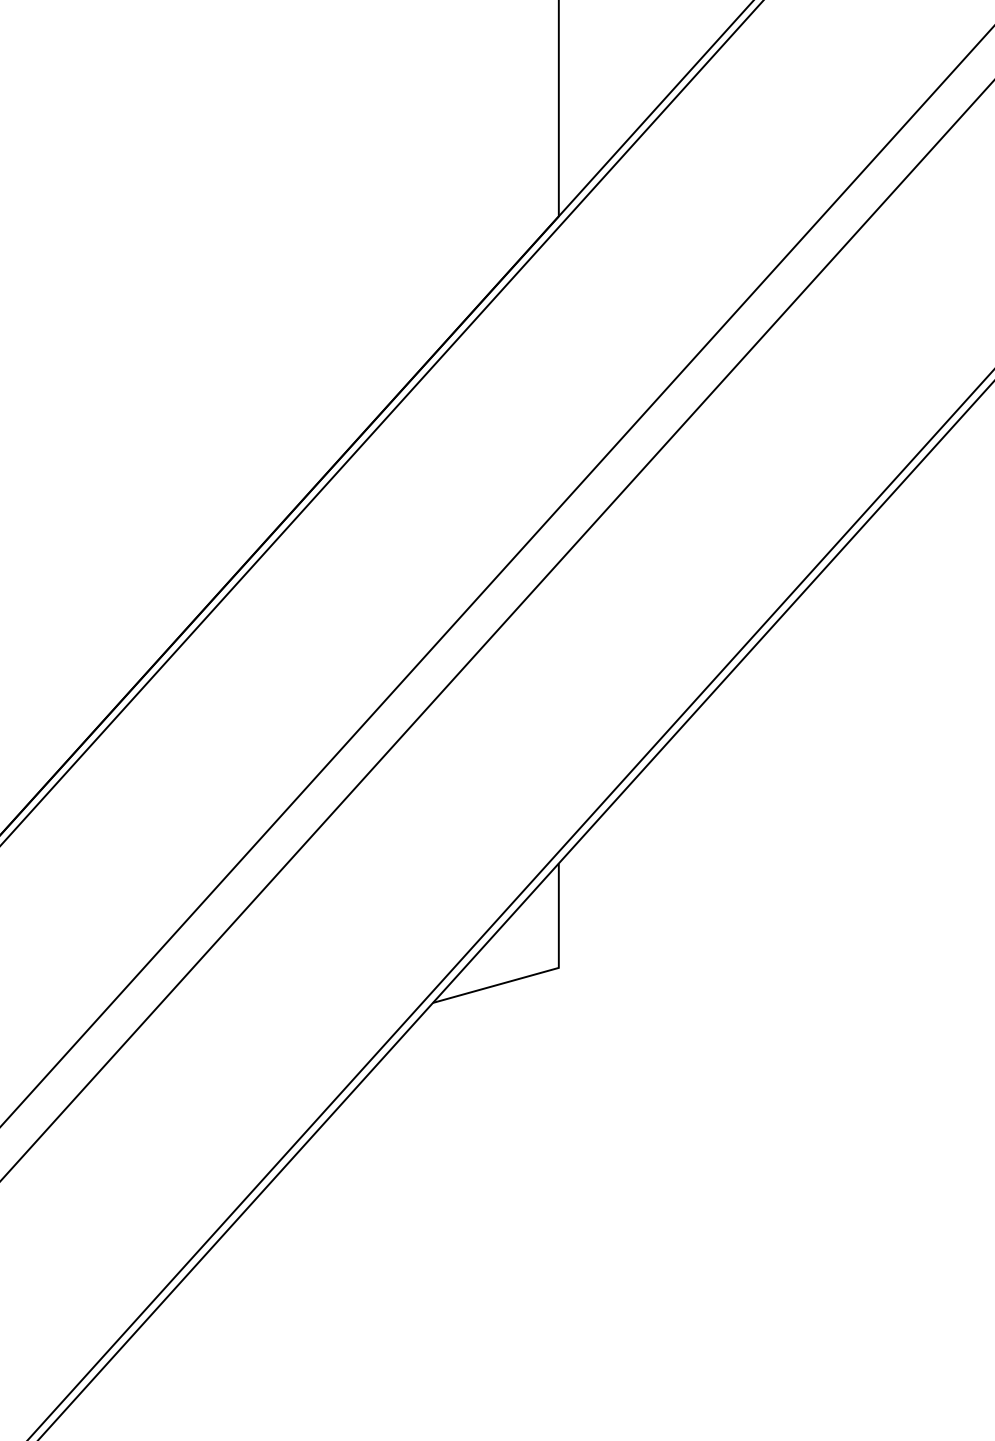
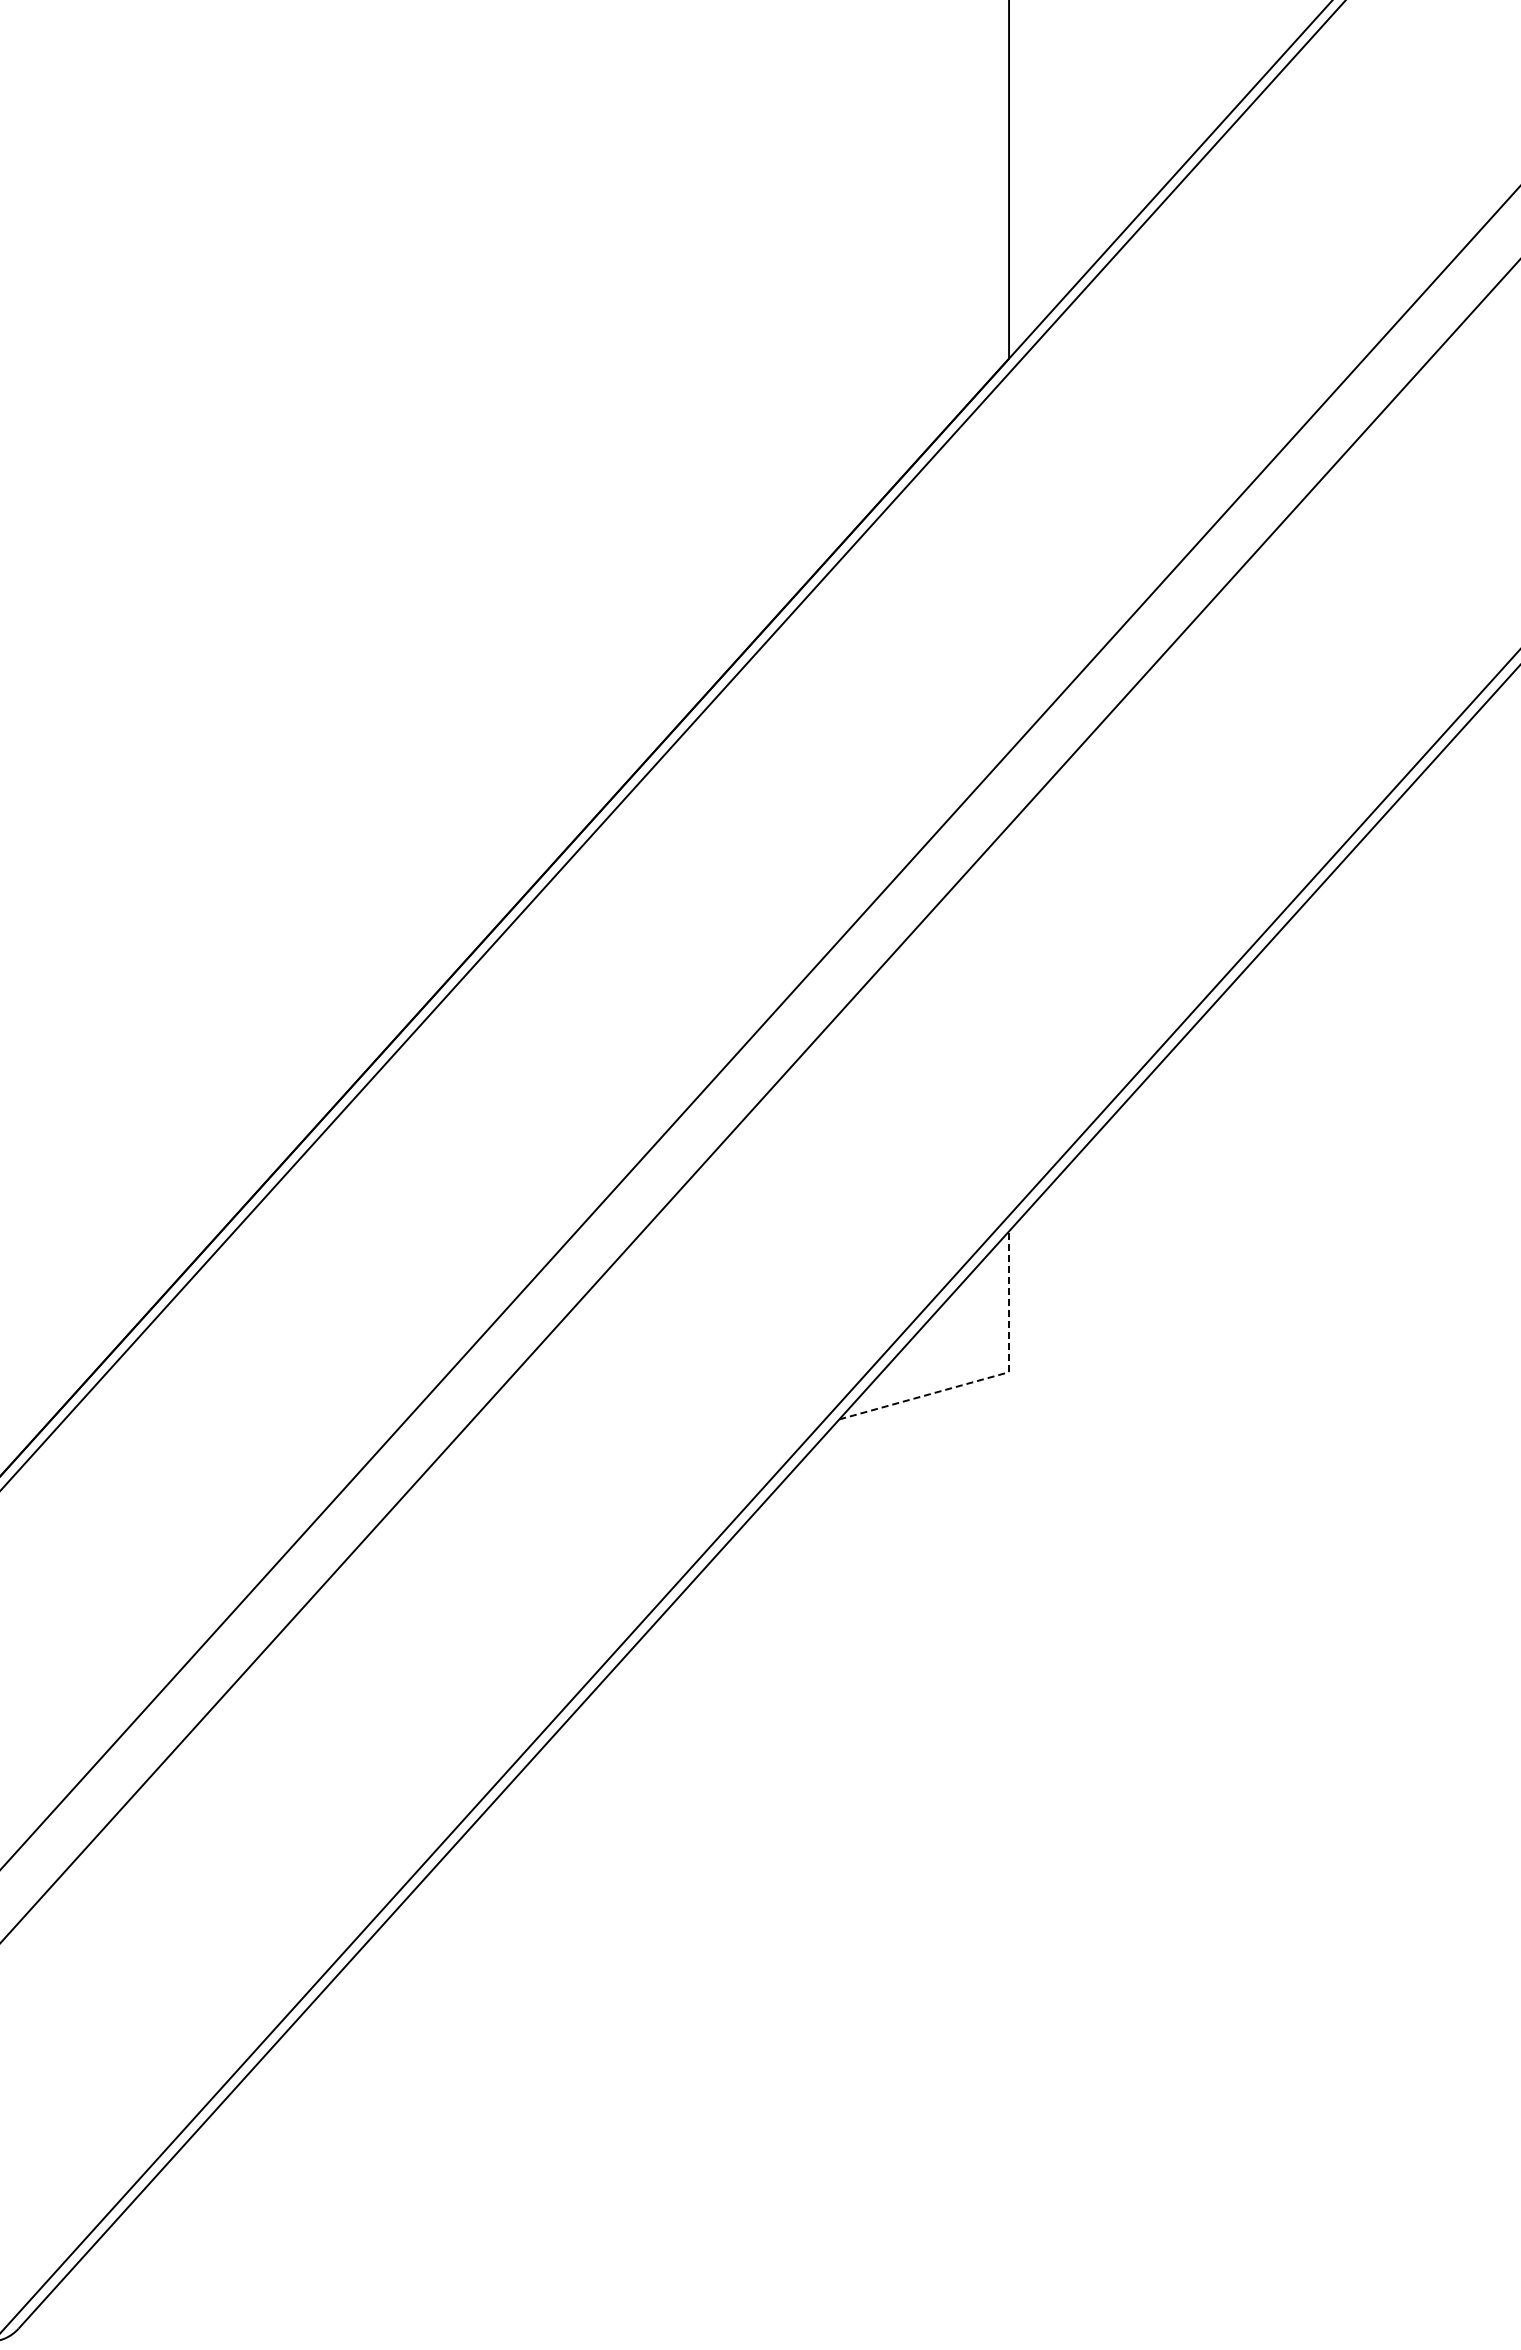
line: (546, 971) -> (992, 1376), solid -> dashed

